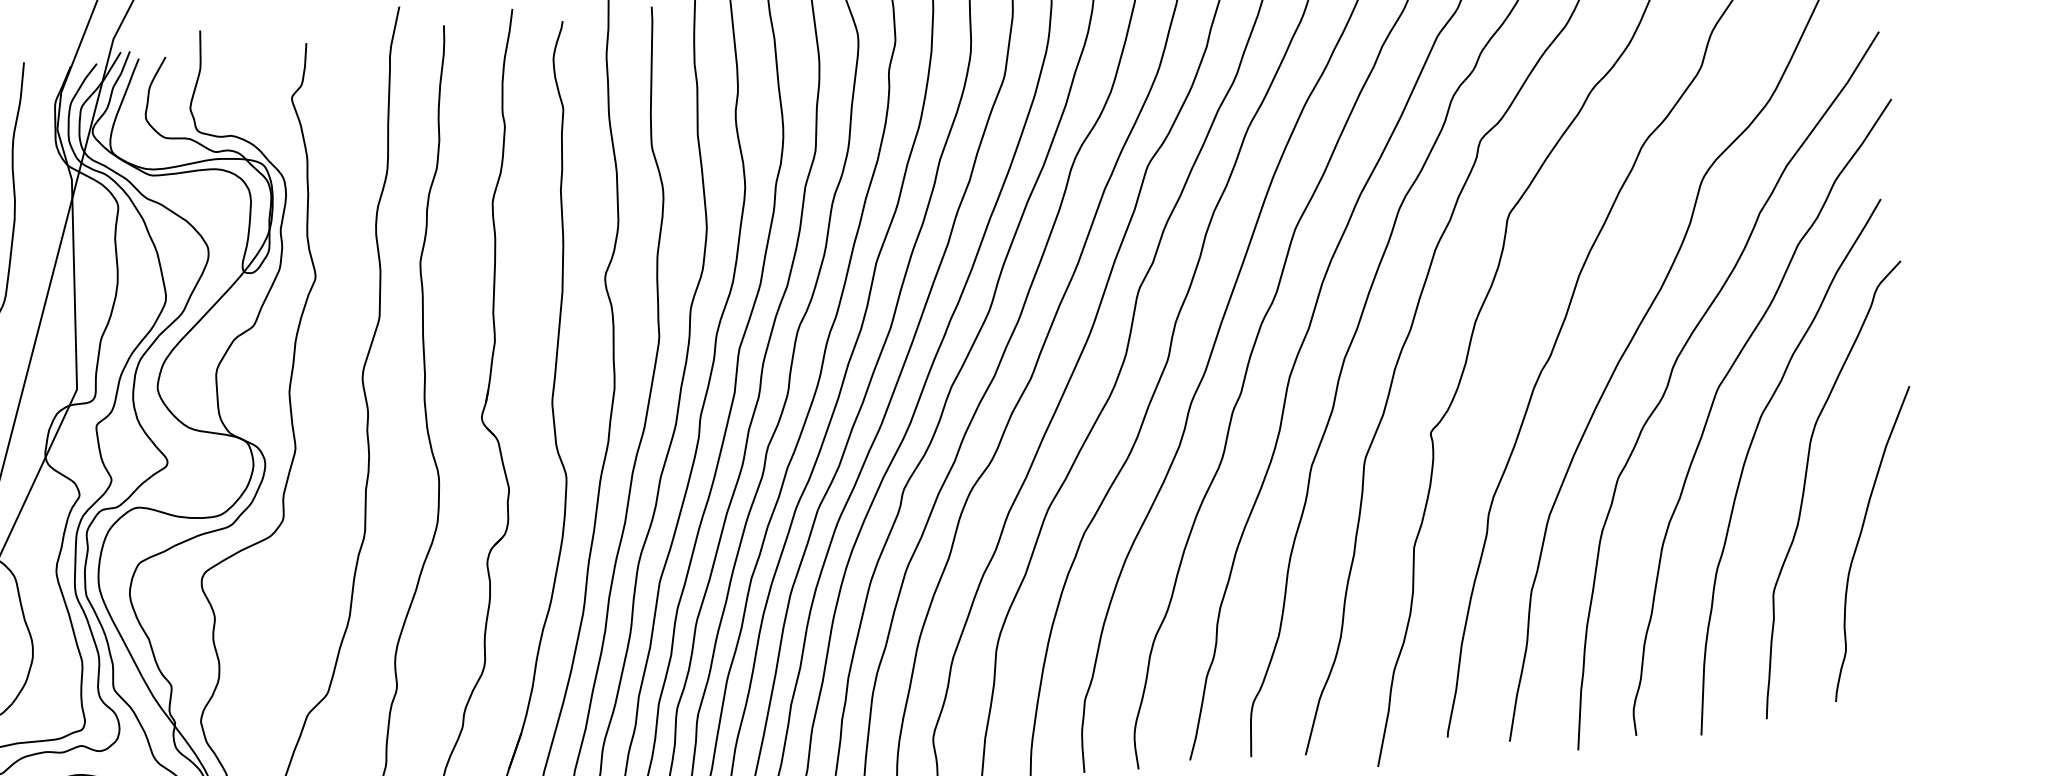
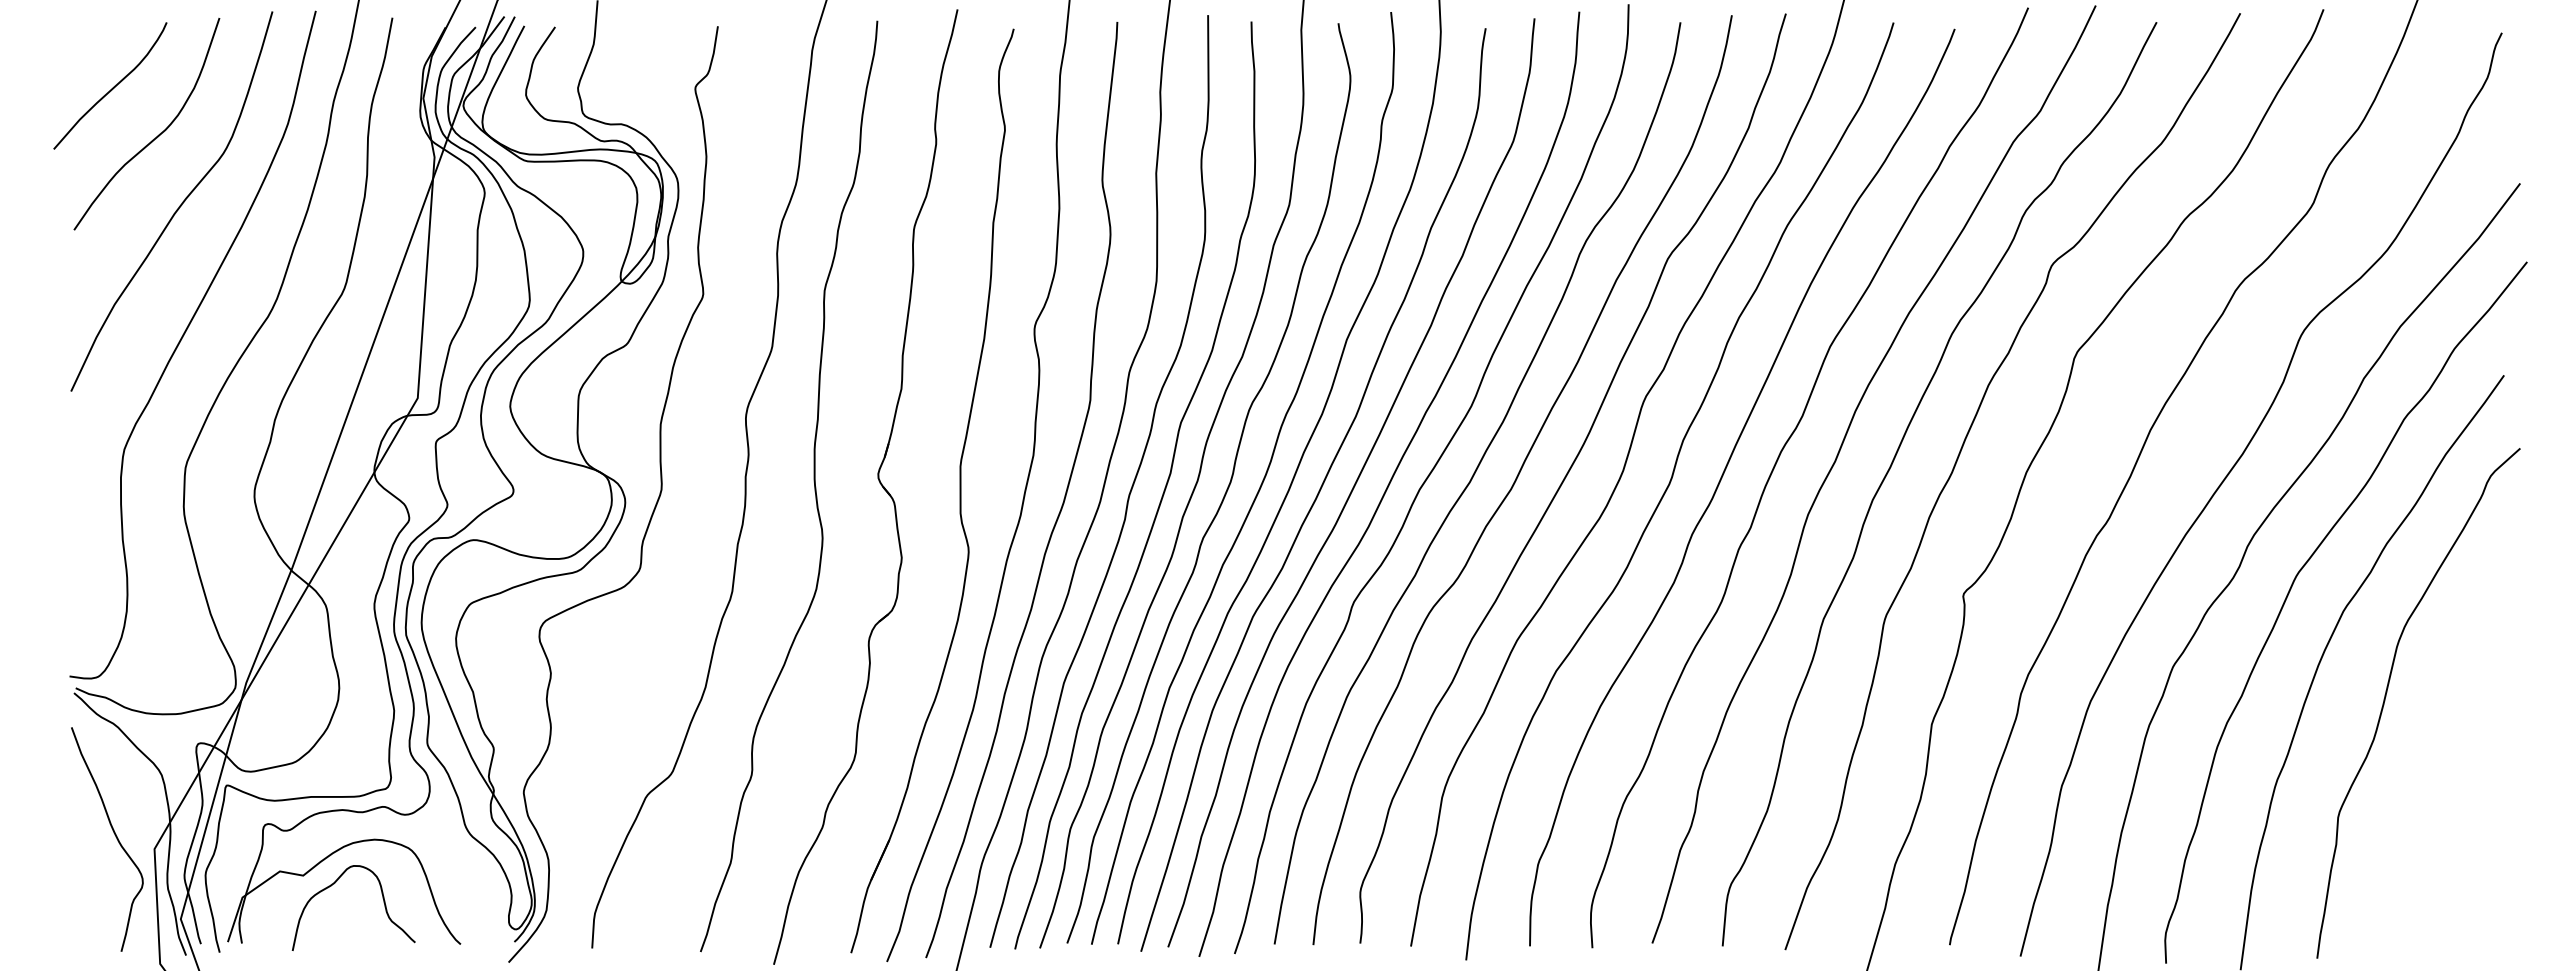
curve: (1860, 539) -> (2443, 762), removed

